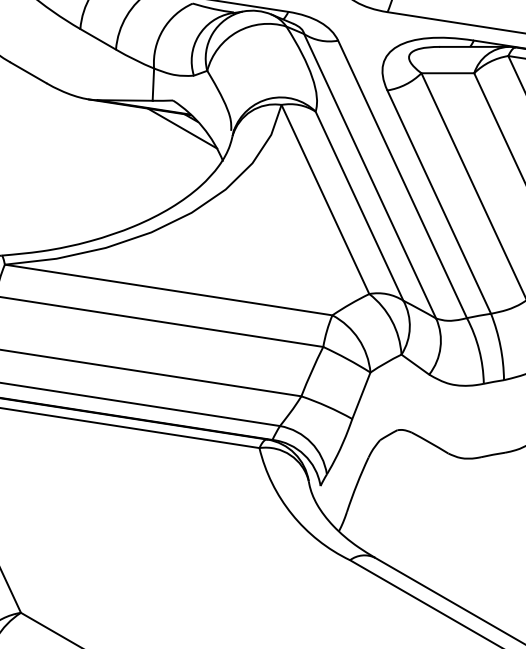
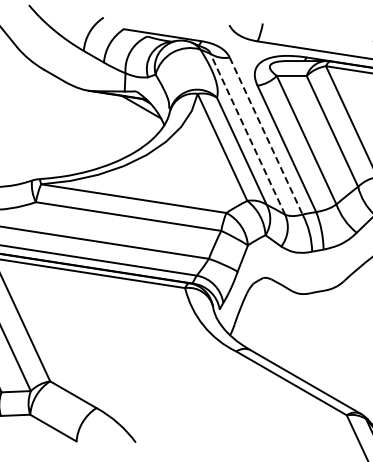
line: (369, 176) -> (247, 134), solid -> dashed
line: (403, 180) -> (266, 136), solid -> dashed

